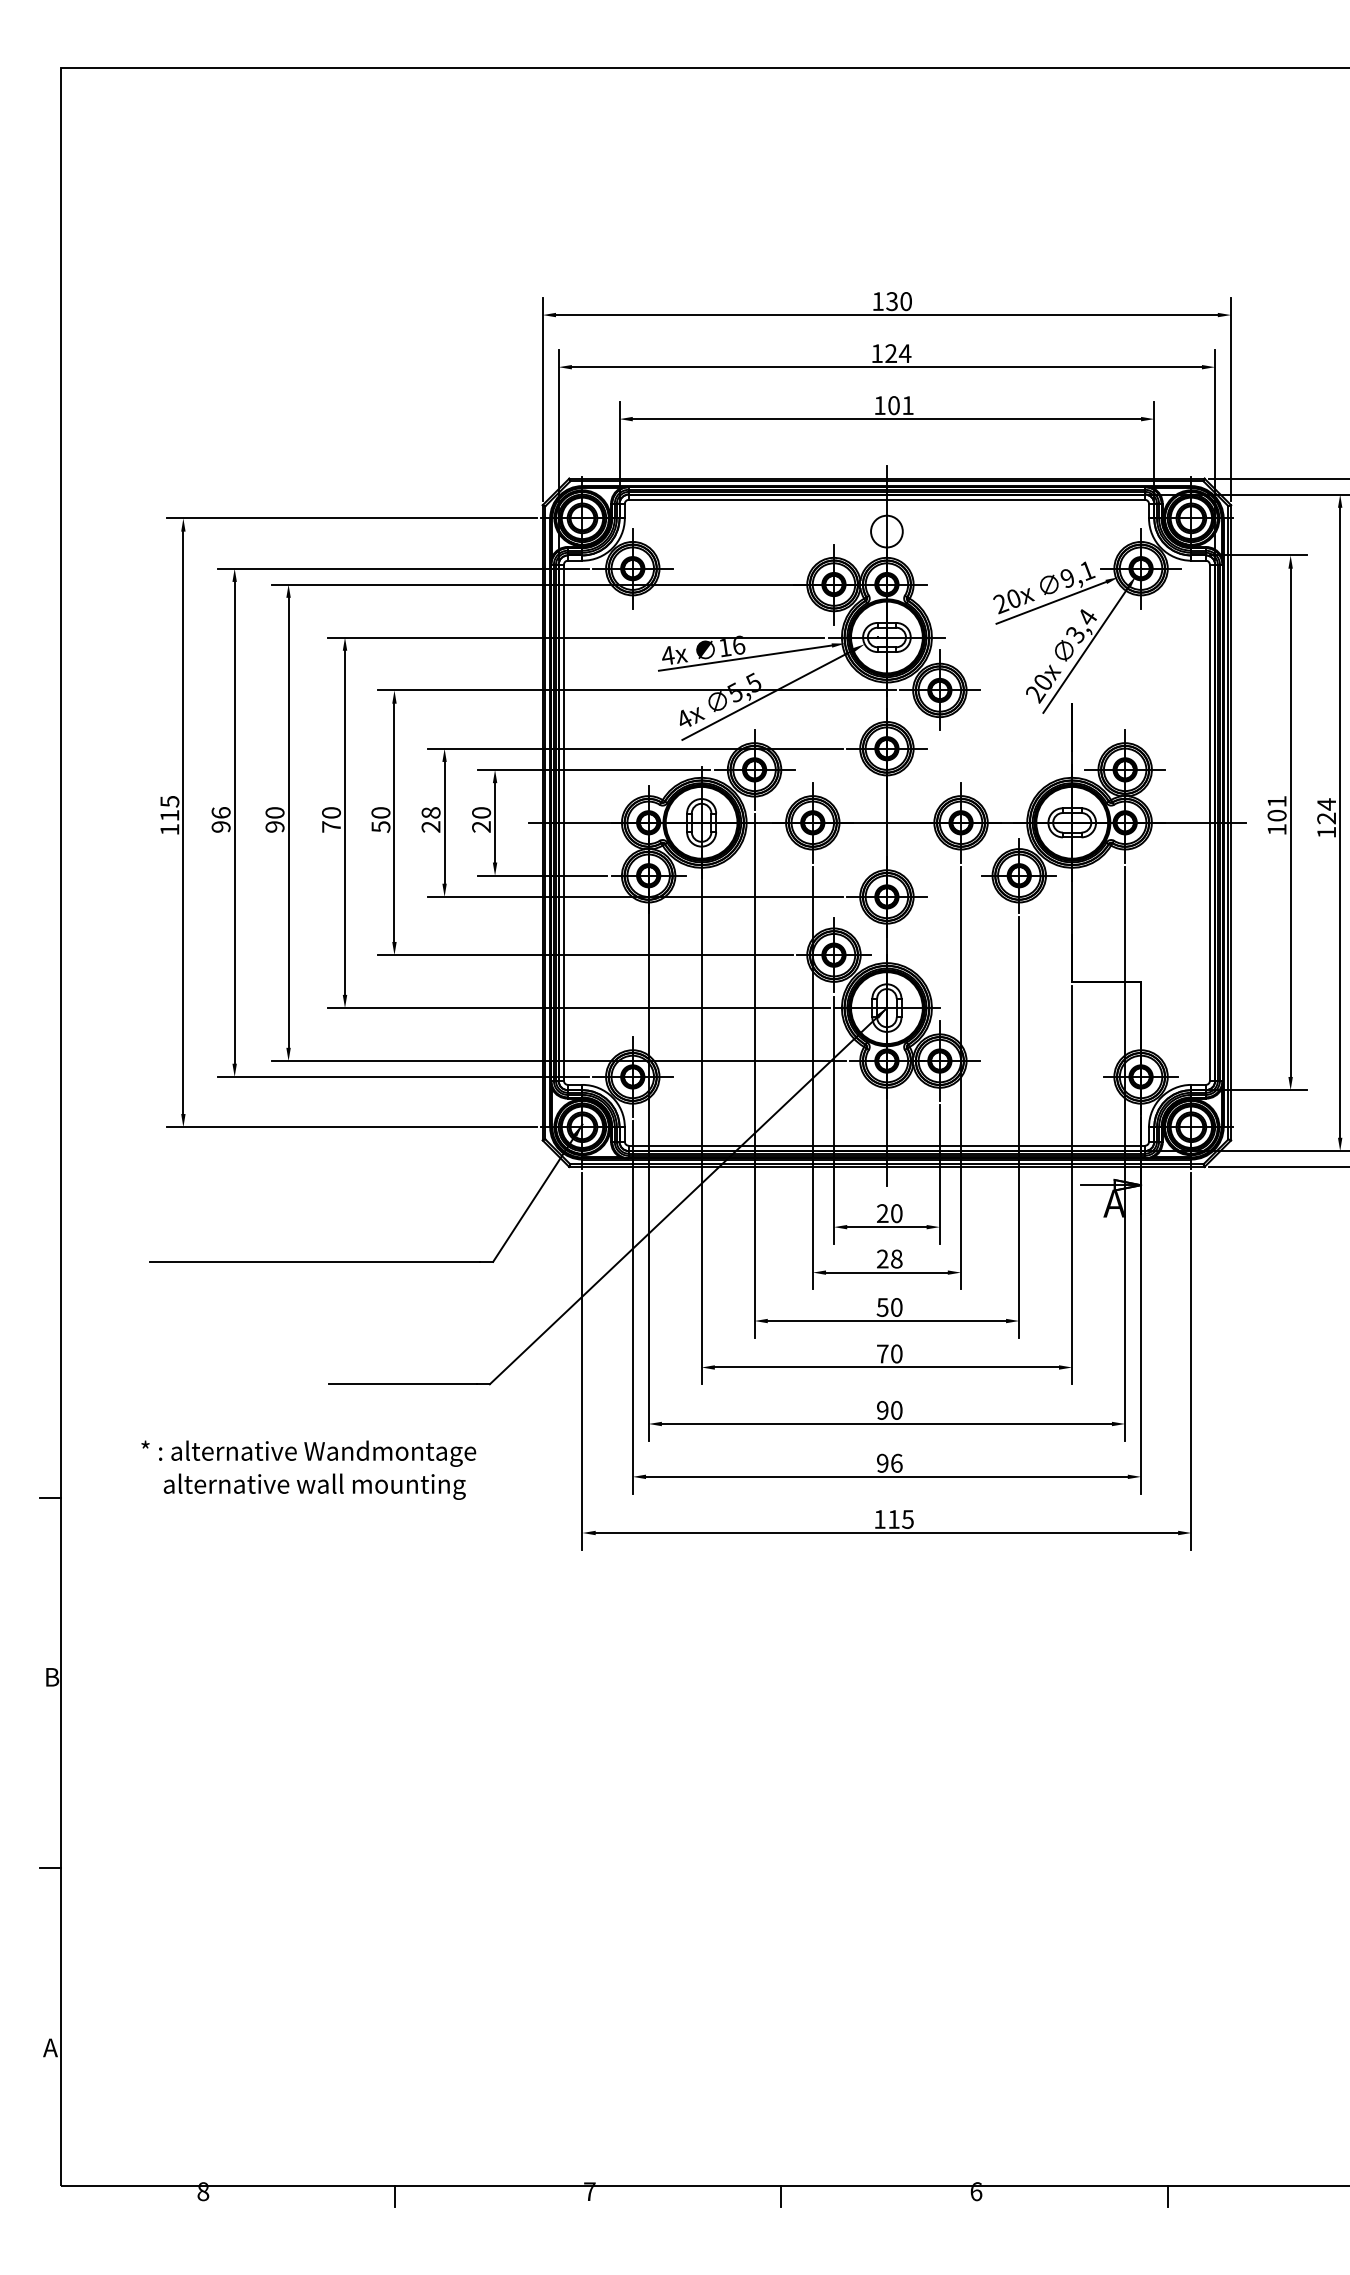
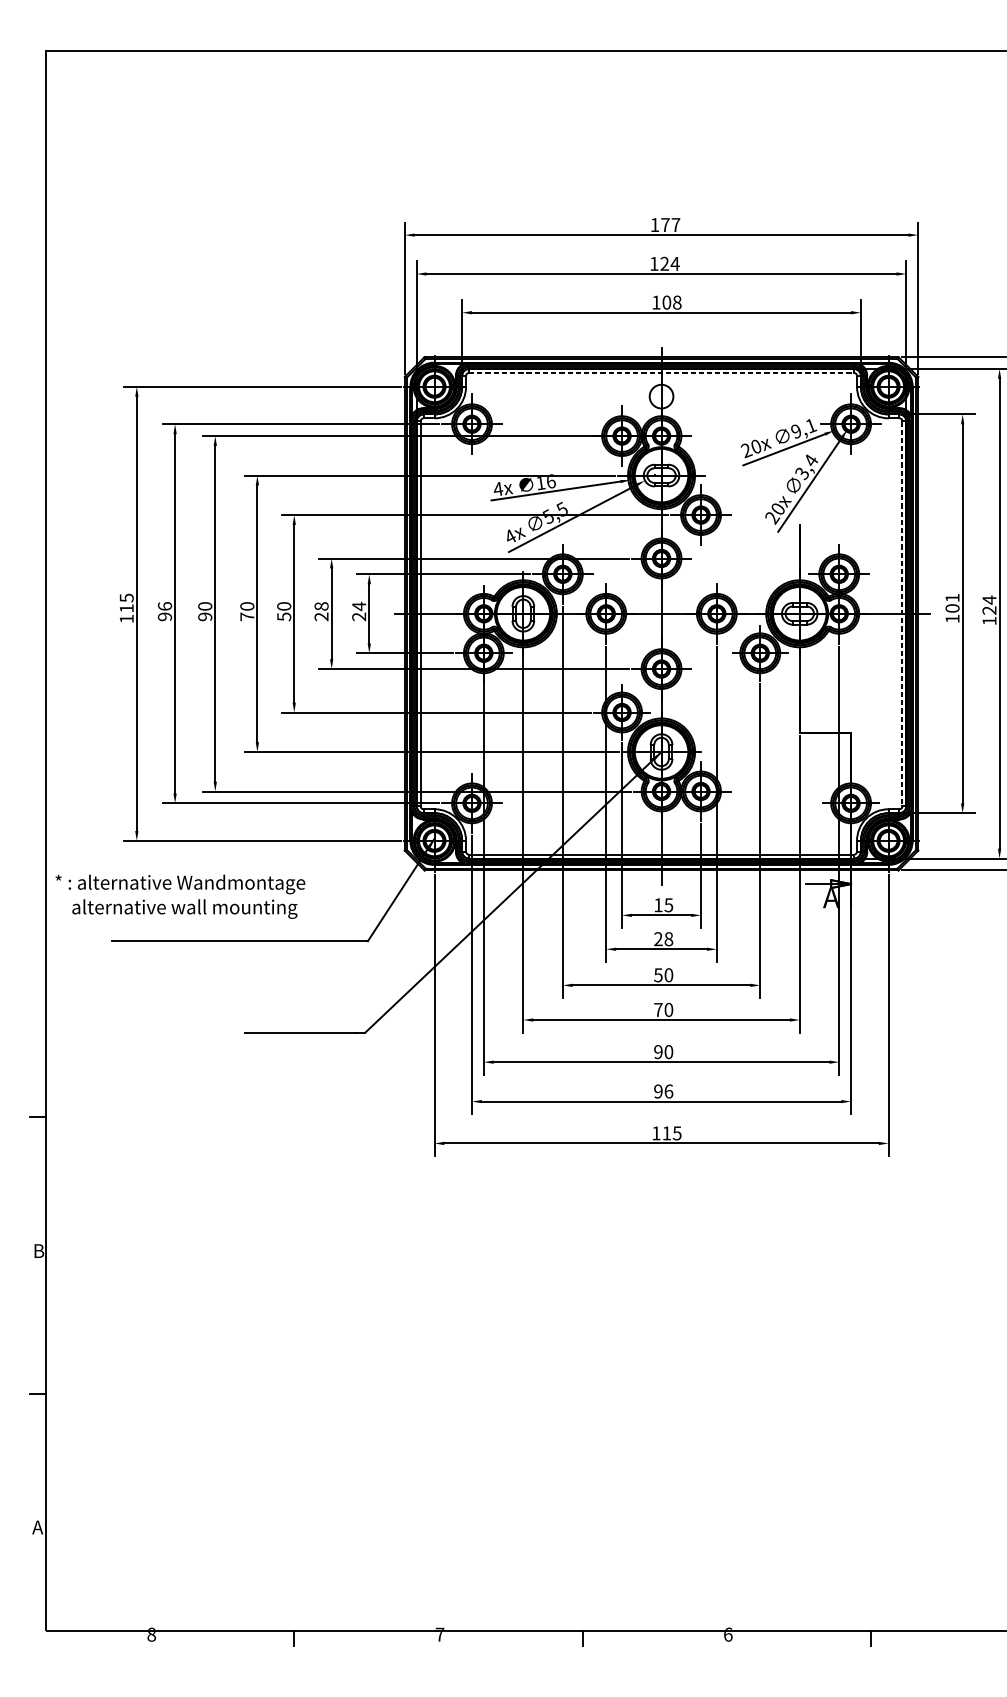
text: (898, 301) -> (670, 225), 130 -> 177
text: (907, 405) -> (676, 302), 101 -> 108
line: (887, 499) -> (661, 372), solid -> dashed
text: (481, 812) -> (359, 606), 20 -> 24
line: (1209, 823) -> (902, 614), solid -> dashed
text: (889, 1213) -> (663, 905), 20 -> 15
text: (308, 1469) -> (180, 896), moved

